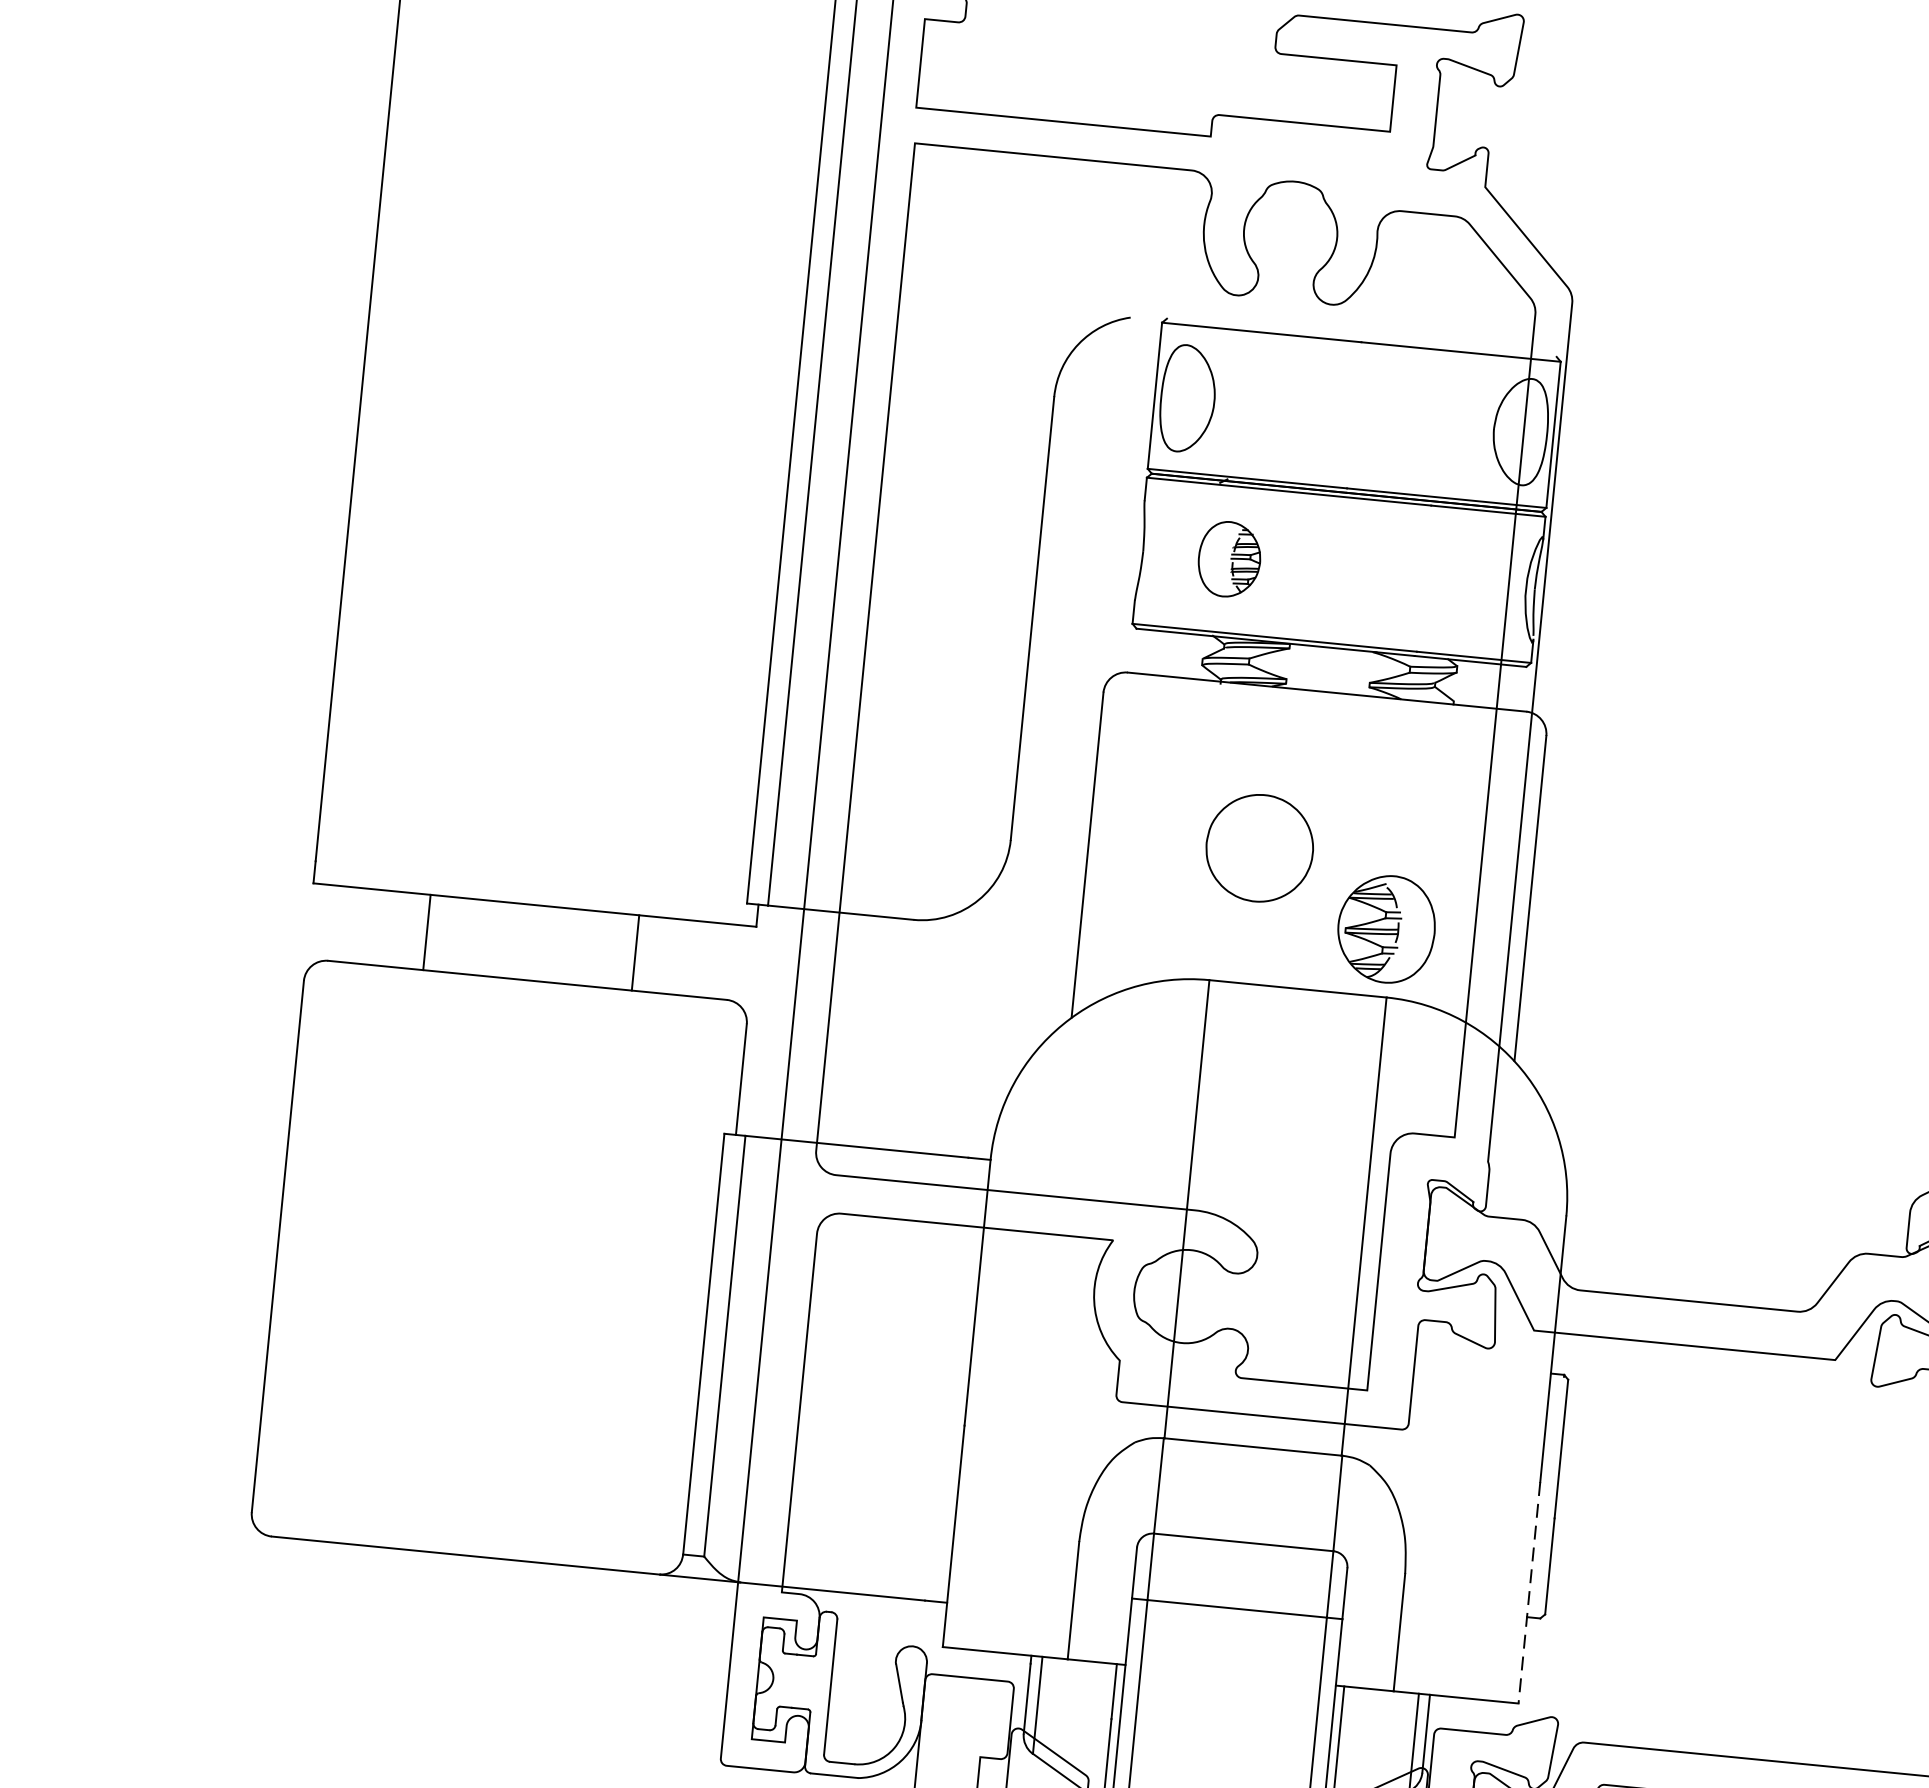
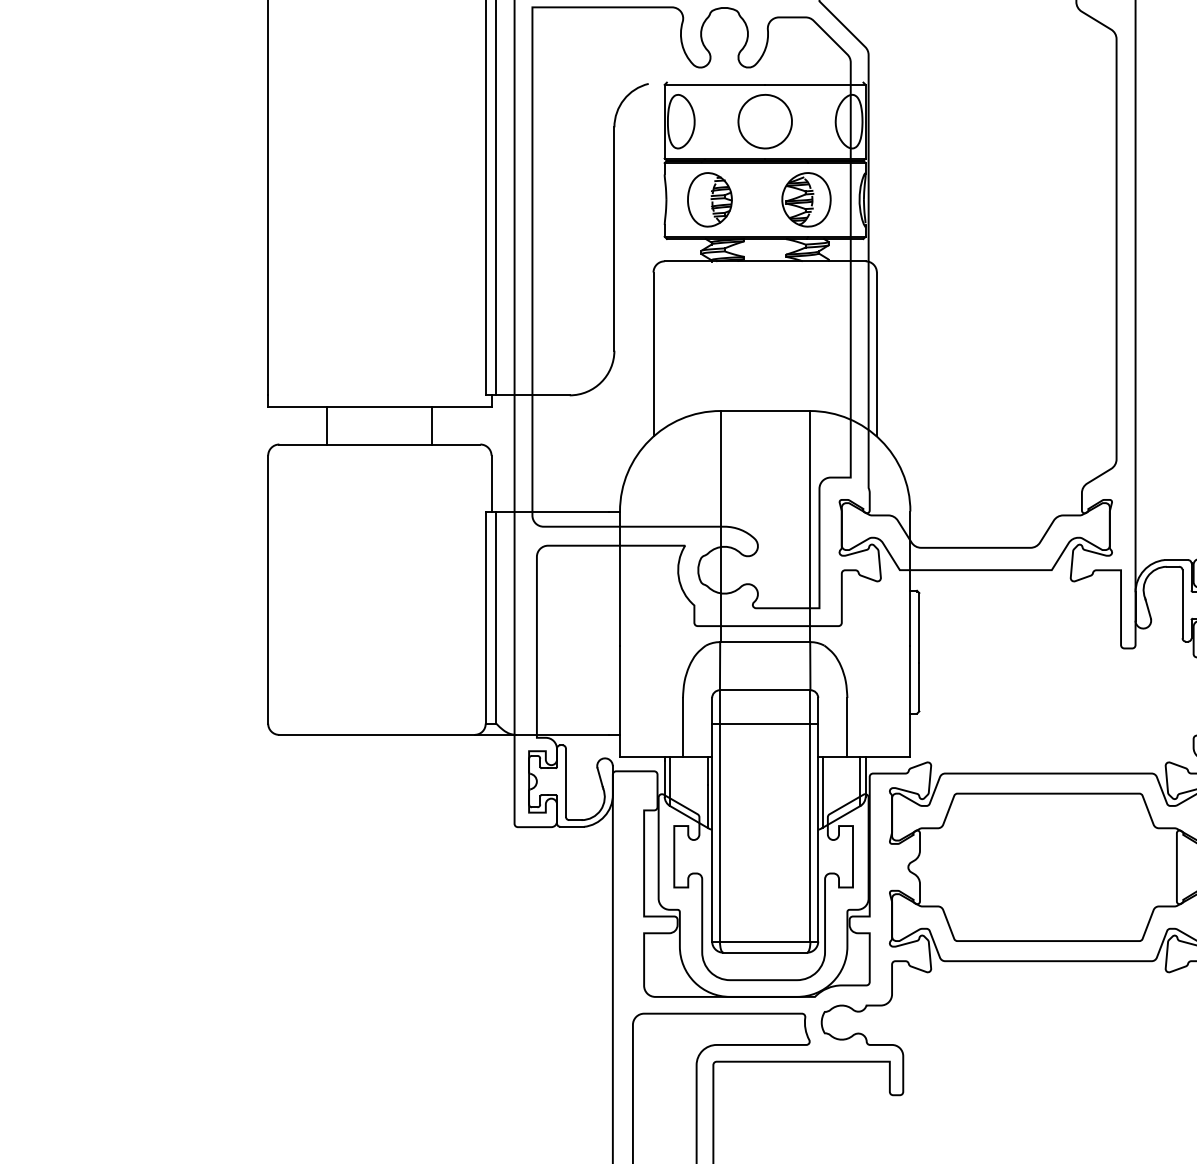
part: (1228, 558) -> (709, 199), size x1.43
part: (1258, 847) -> (764, 121), moved
part: (1386, 928) -> (806, 199), moved
line: (1529, 1593) -> (910, 701), dashed -> solid

